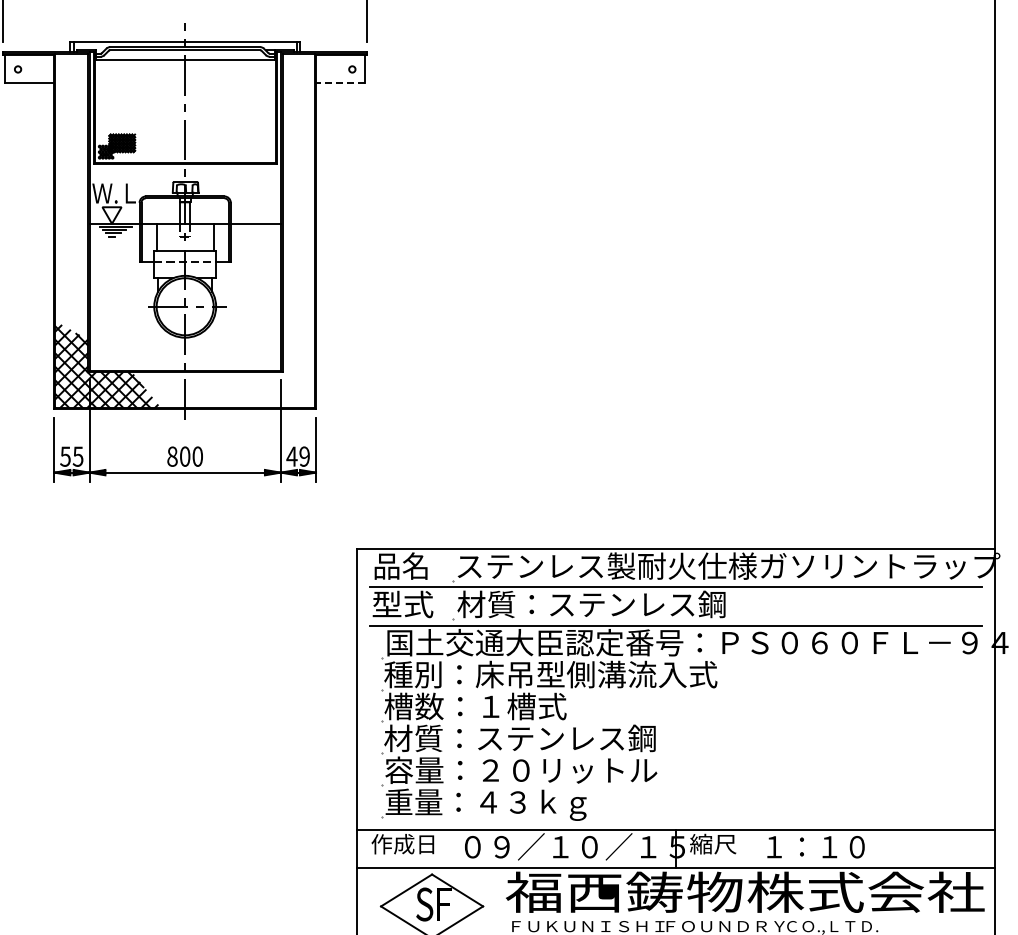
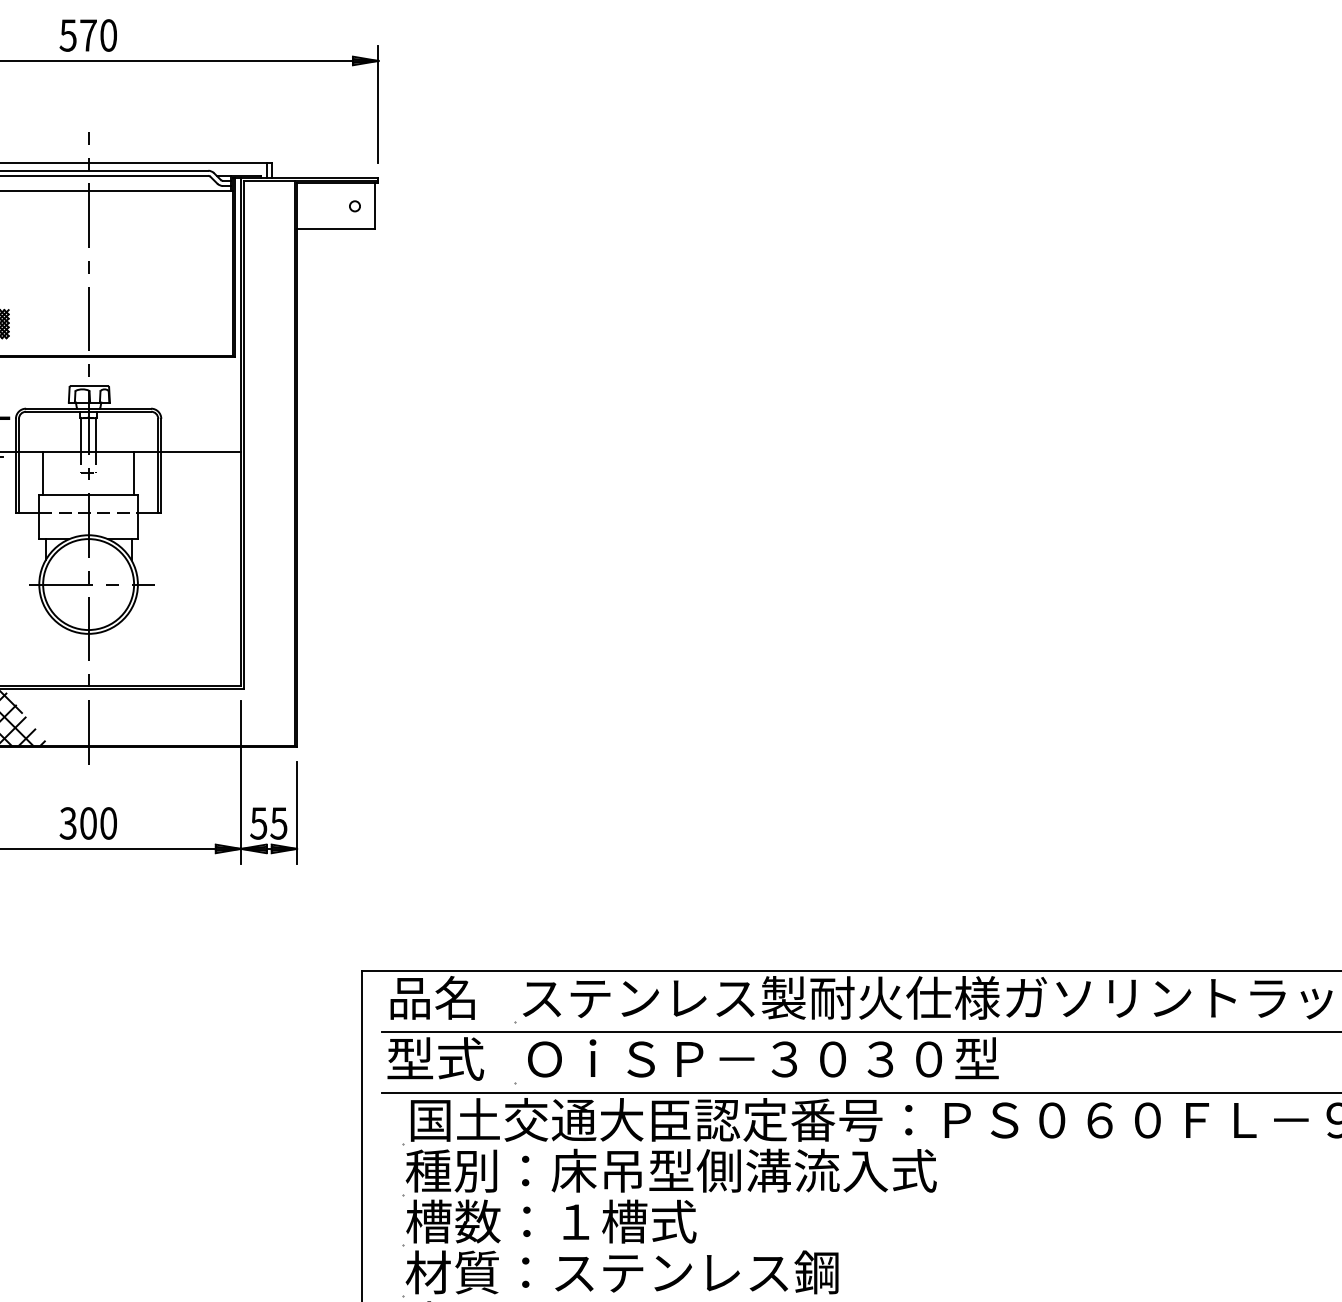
line: (340, 83) -> (336, 228), dashed -> solid
text: (172, 456) -> (68, 823), 800 -> 300
text: (297, 456) -> (267, 823), 49 -> 55
text: (606, 604) -> (760, 1059), 材質：ステンレス鋼 -> ＯｉＳＰ－３０３０型

